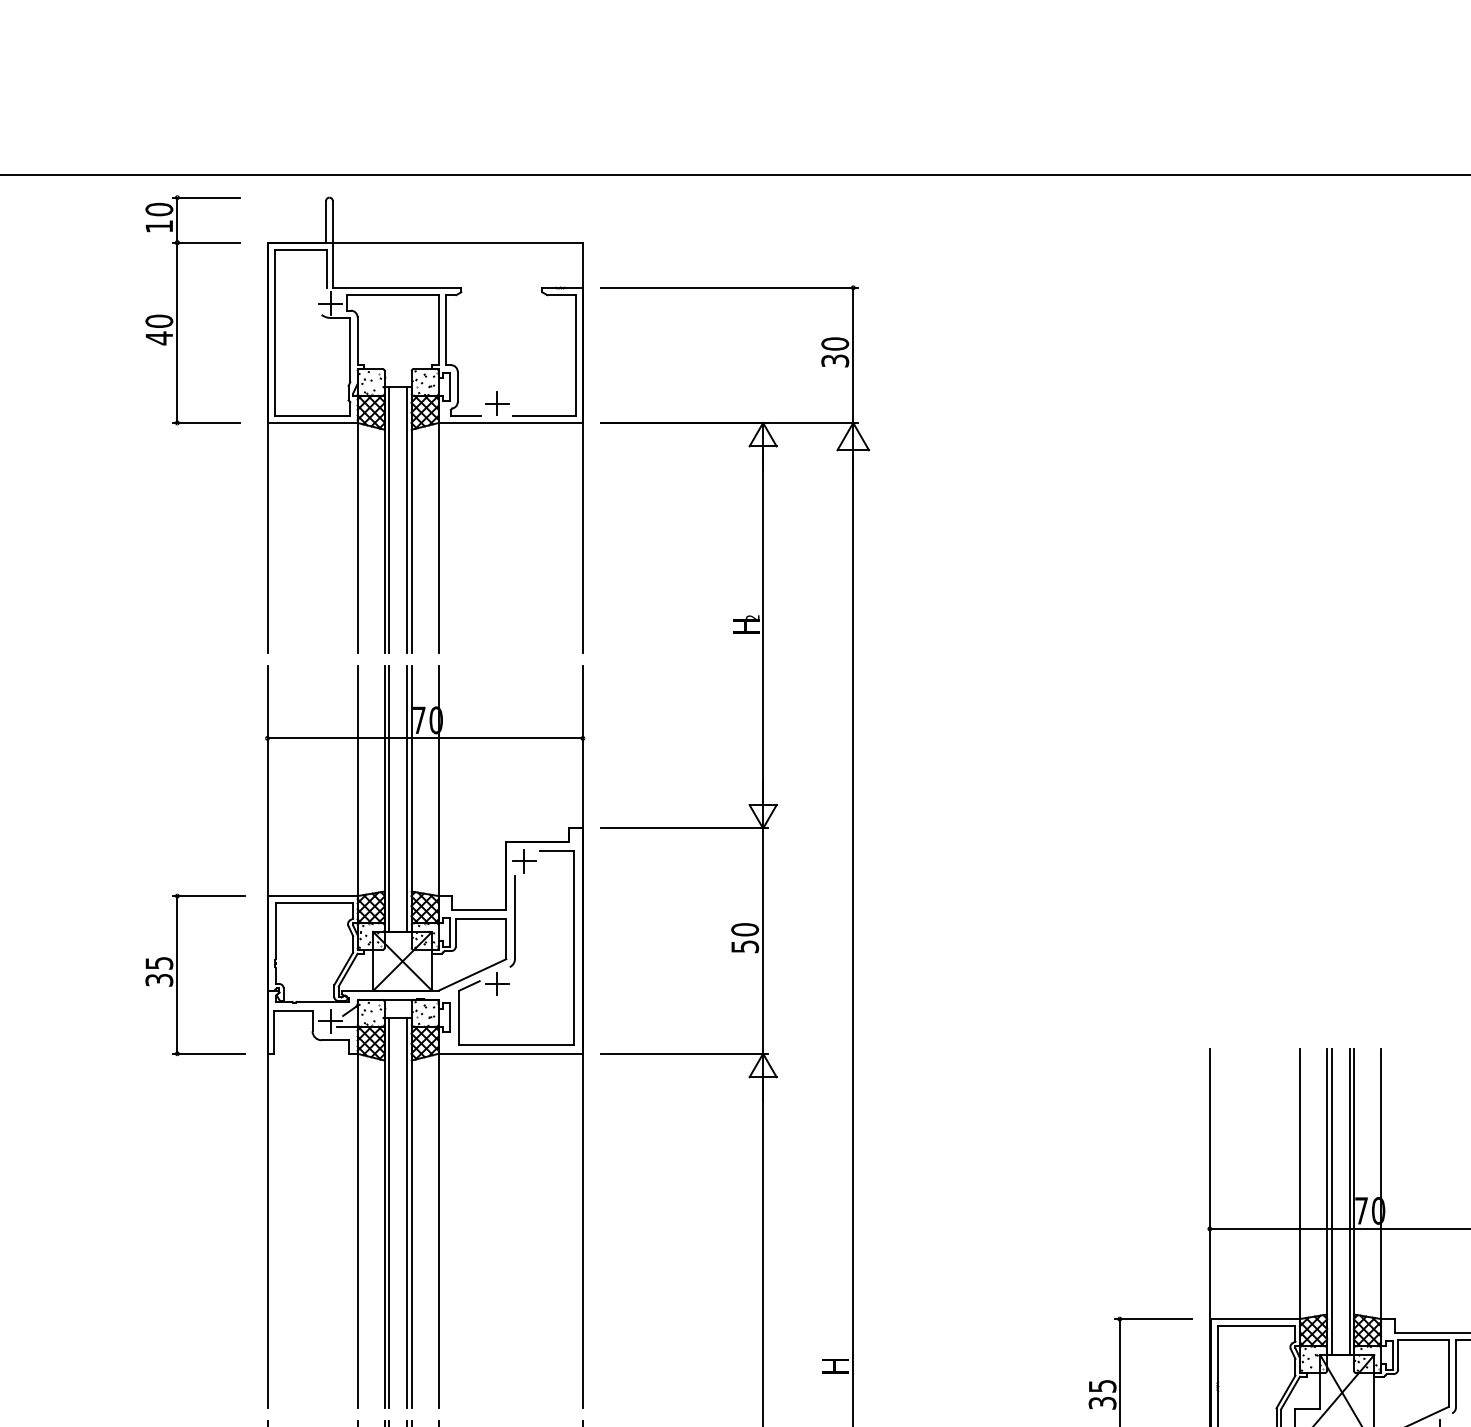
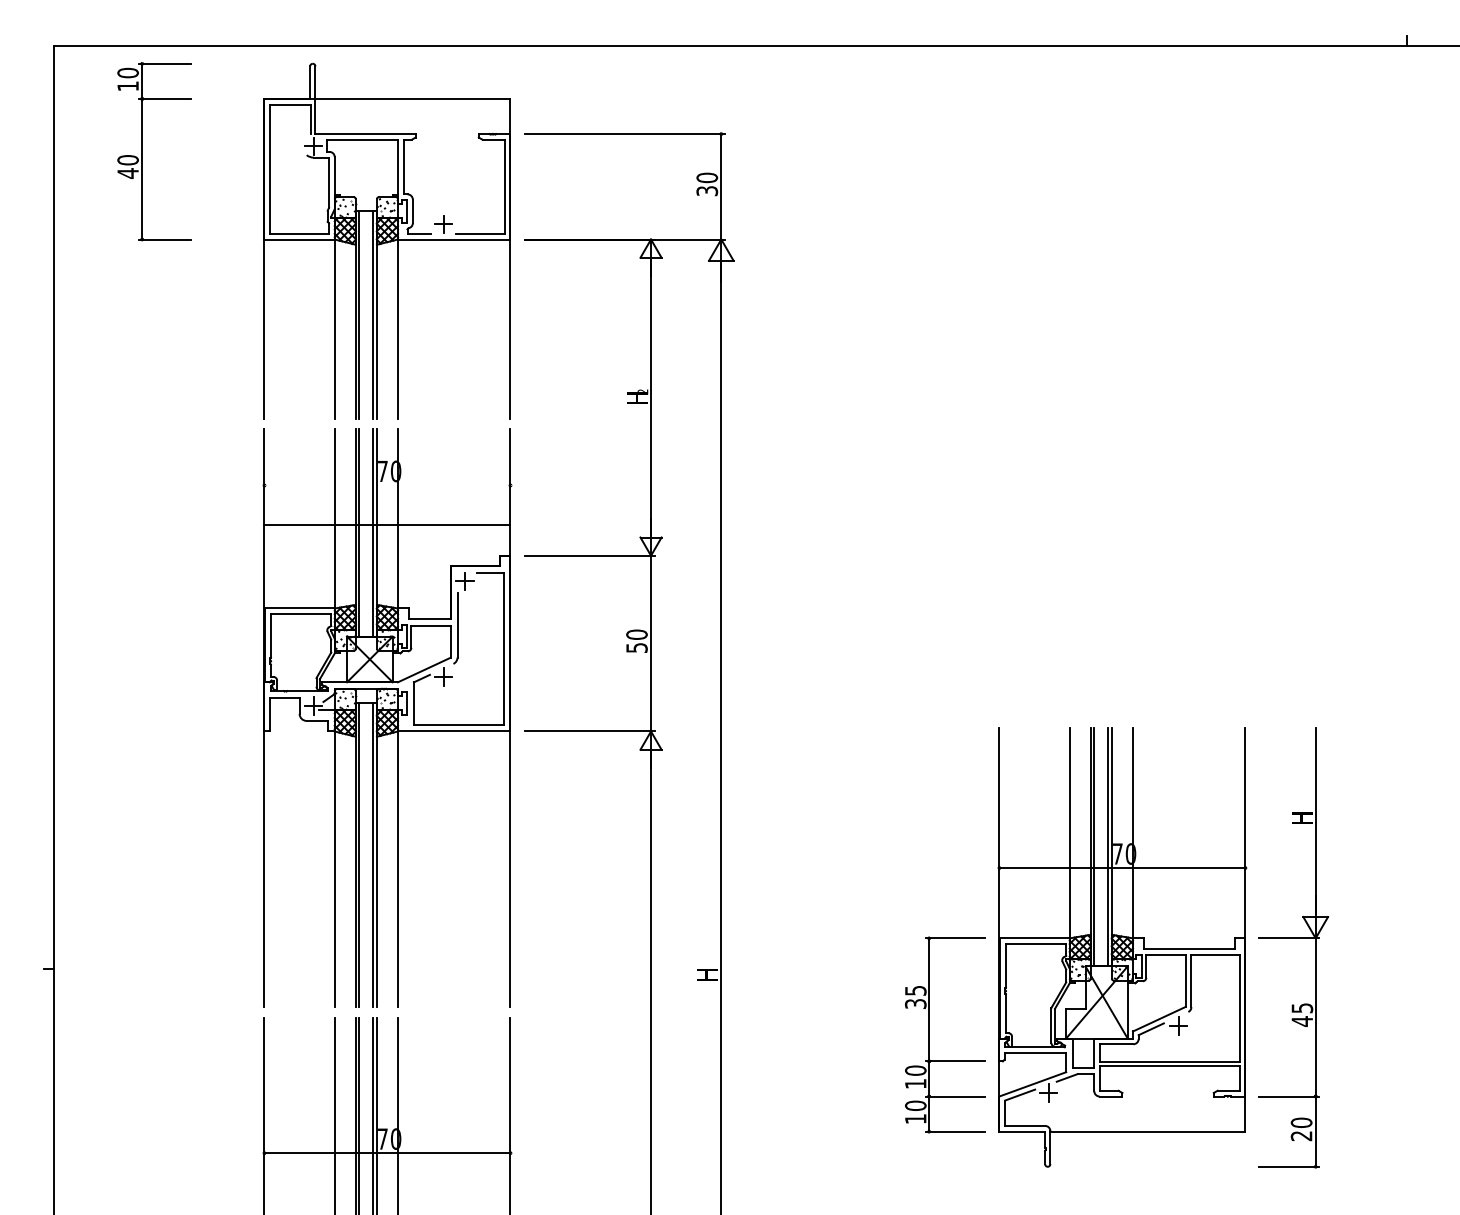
part: (177, 310) -> (142, 151), moved
line: (425, 738) -> (387, 525), moved
part: (177, 974) -> (194, 669), removed

